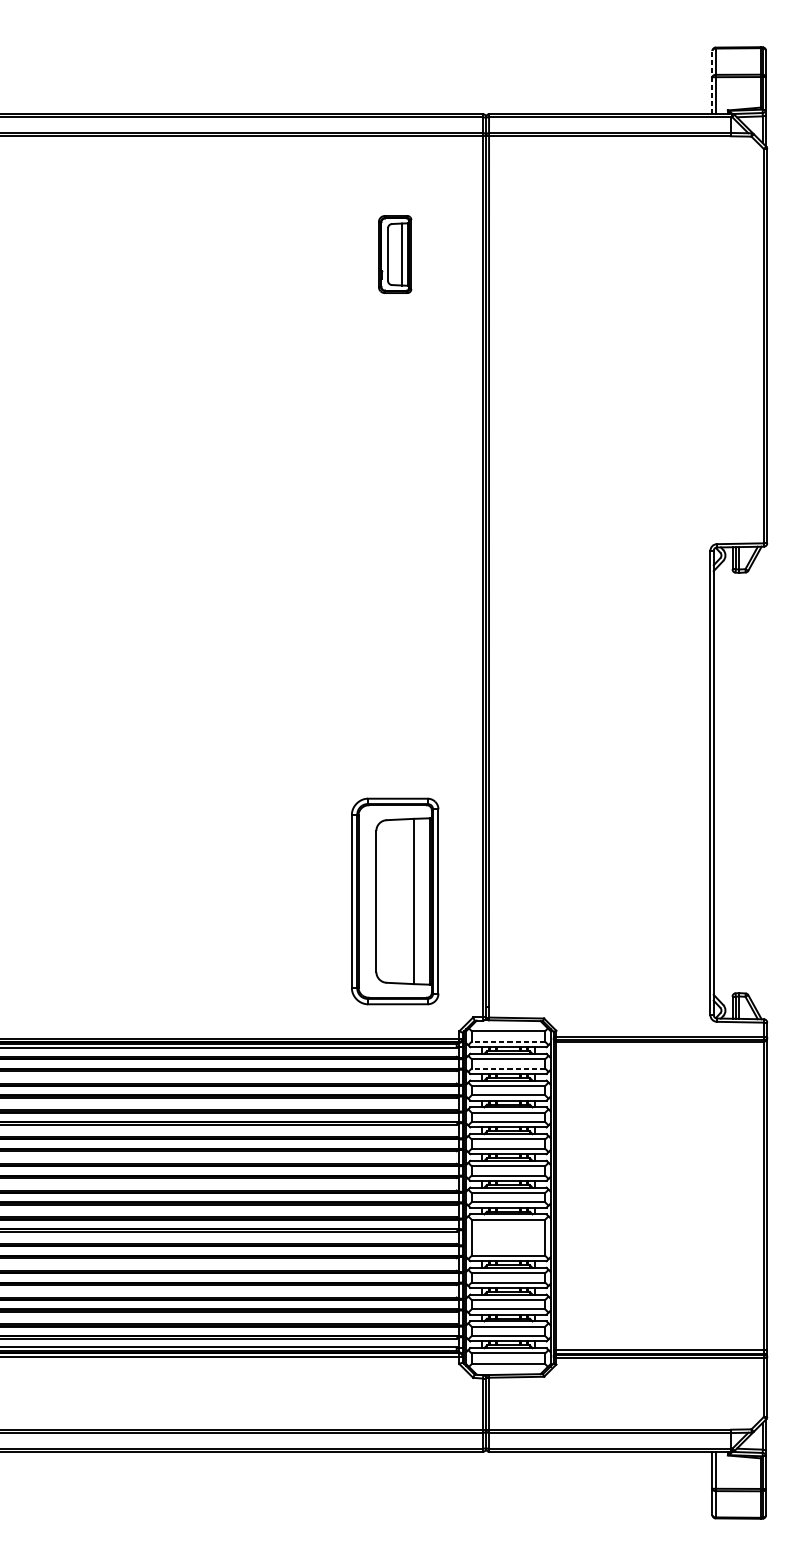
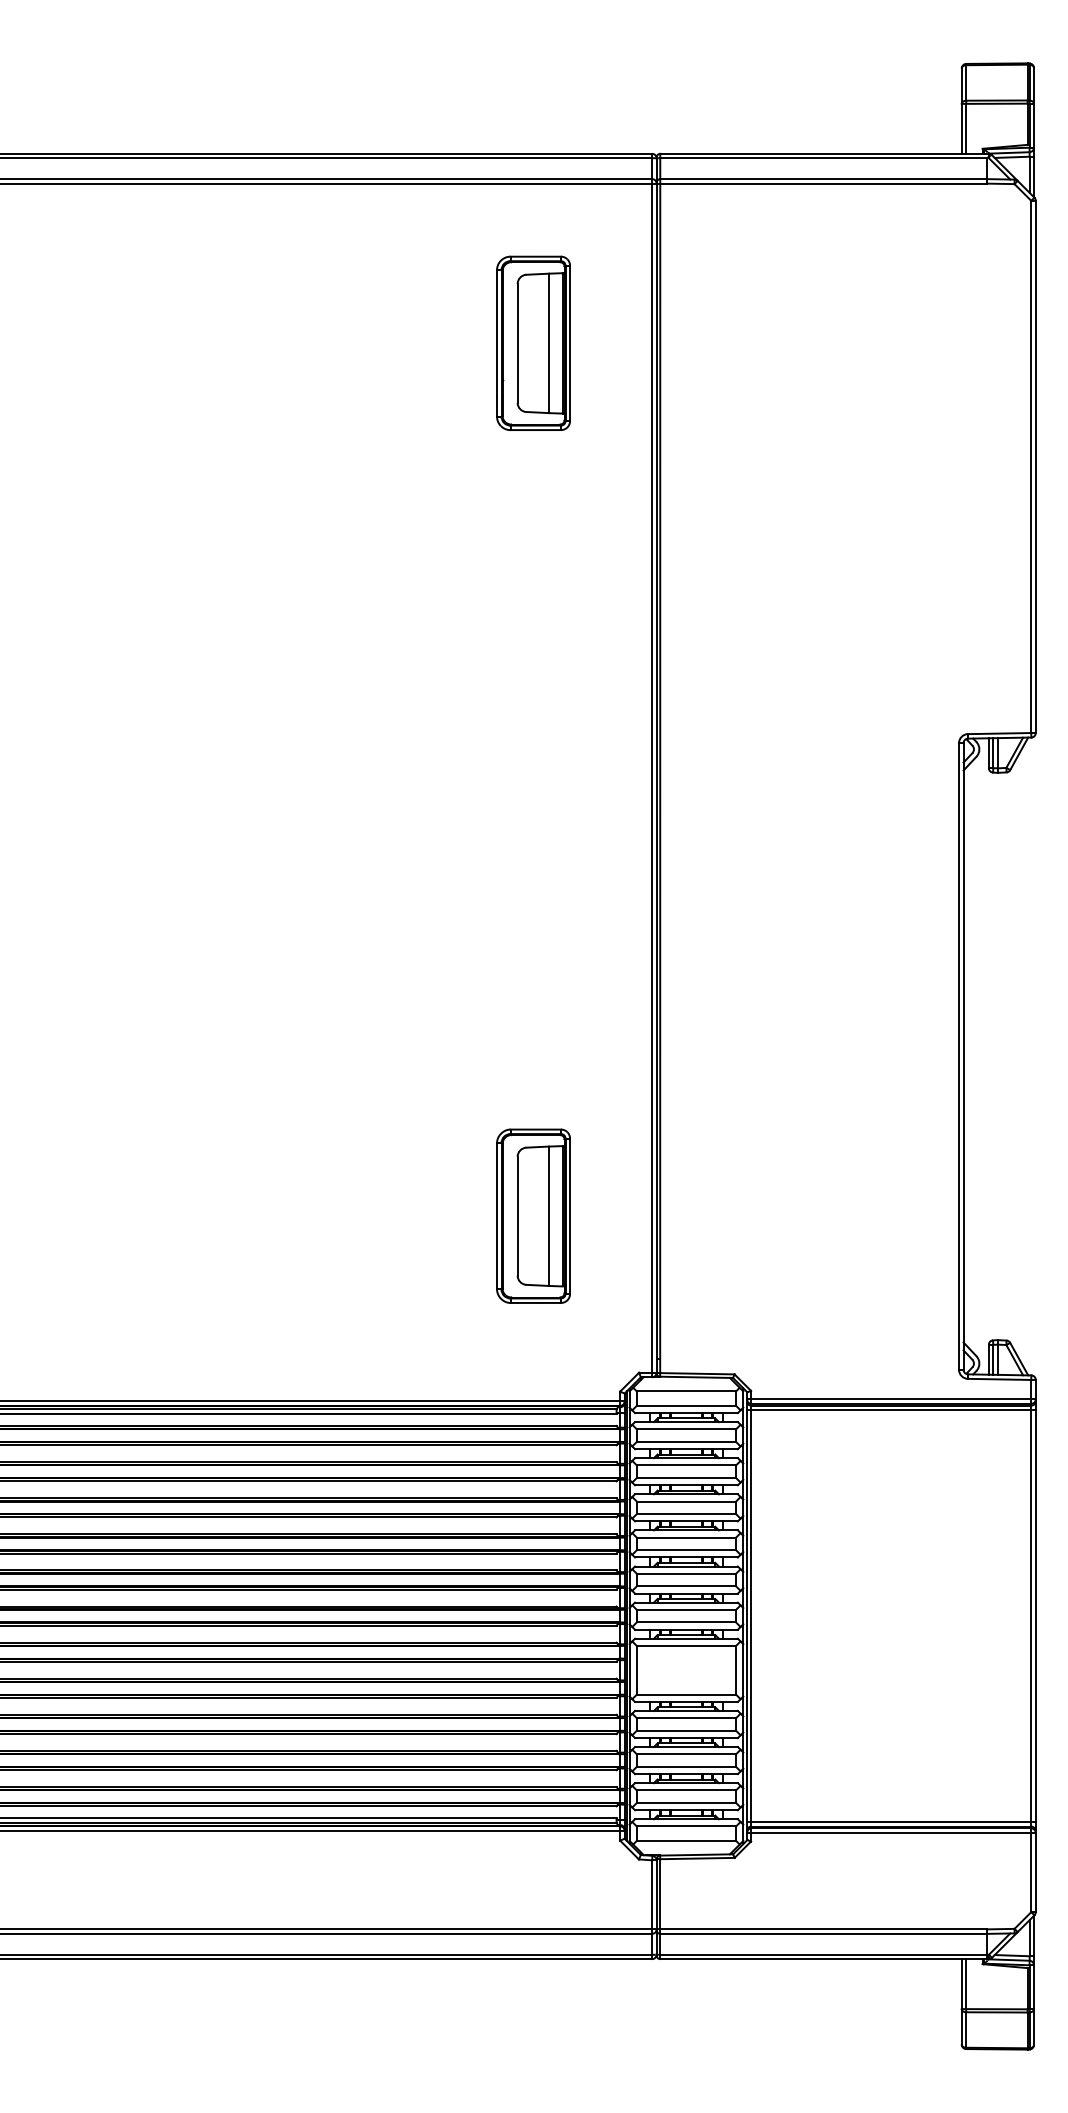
line: (712, 82) -> (961, 111), dashed -> solid
part: (395, 253) -> (533, 342), size x1.67
part: (395, 900) -> (533, 1215), size x0.62
line: (508, 1041) -> (686, 1405), dashed -> solid
line: (660, 1045) -> (891, 1410), added
line: (508, 1068) -> (686, 1441), dashed -> solid

